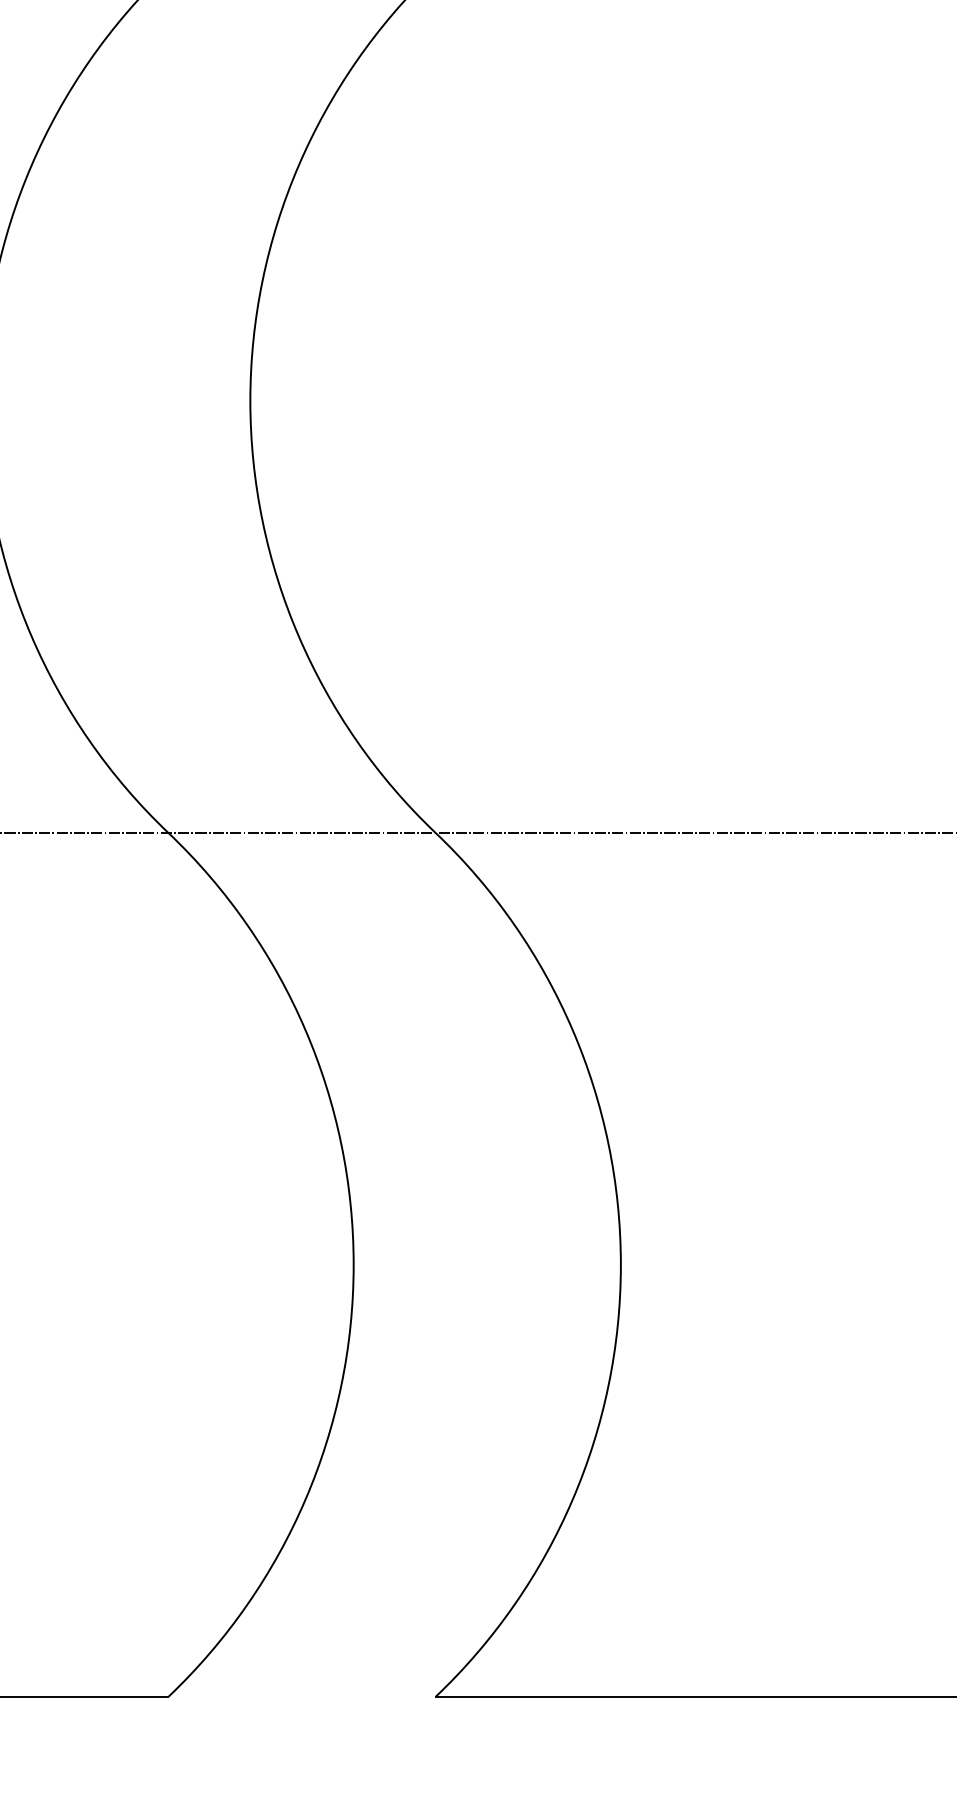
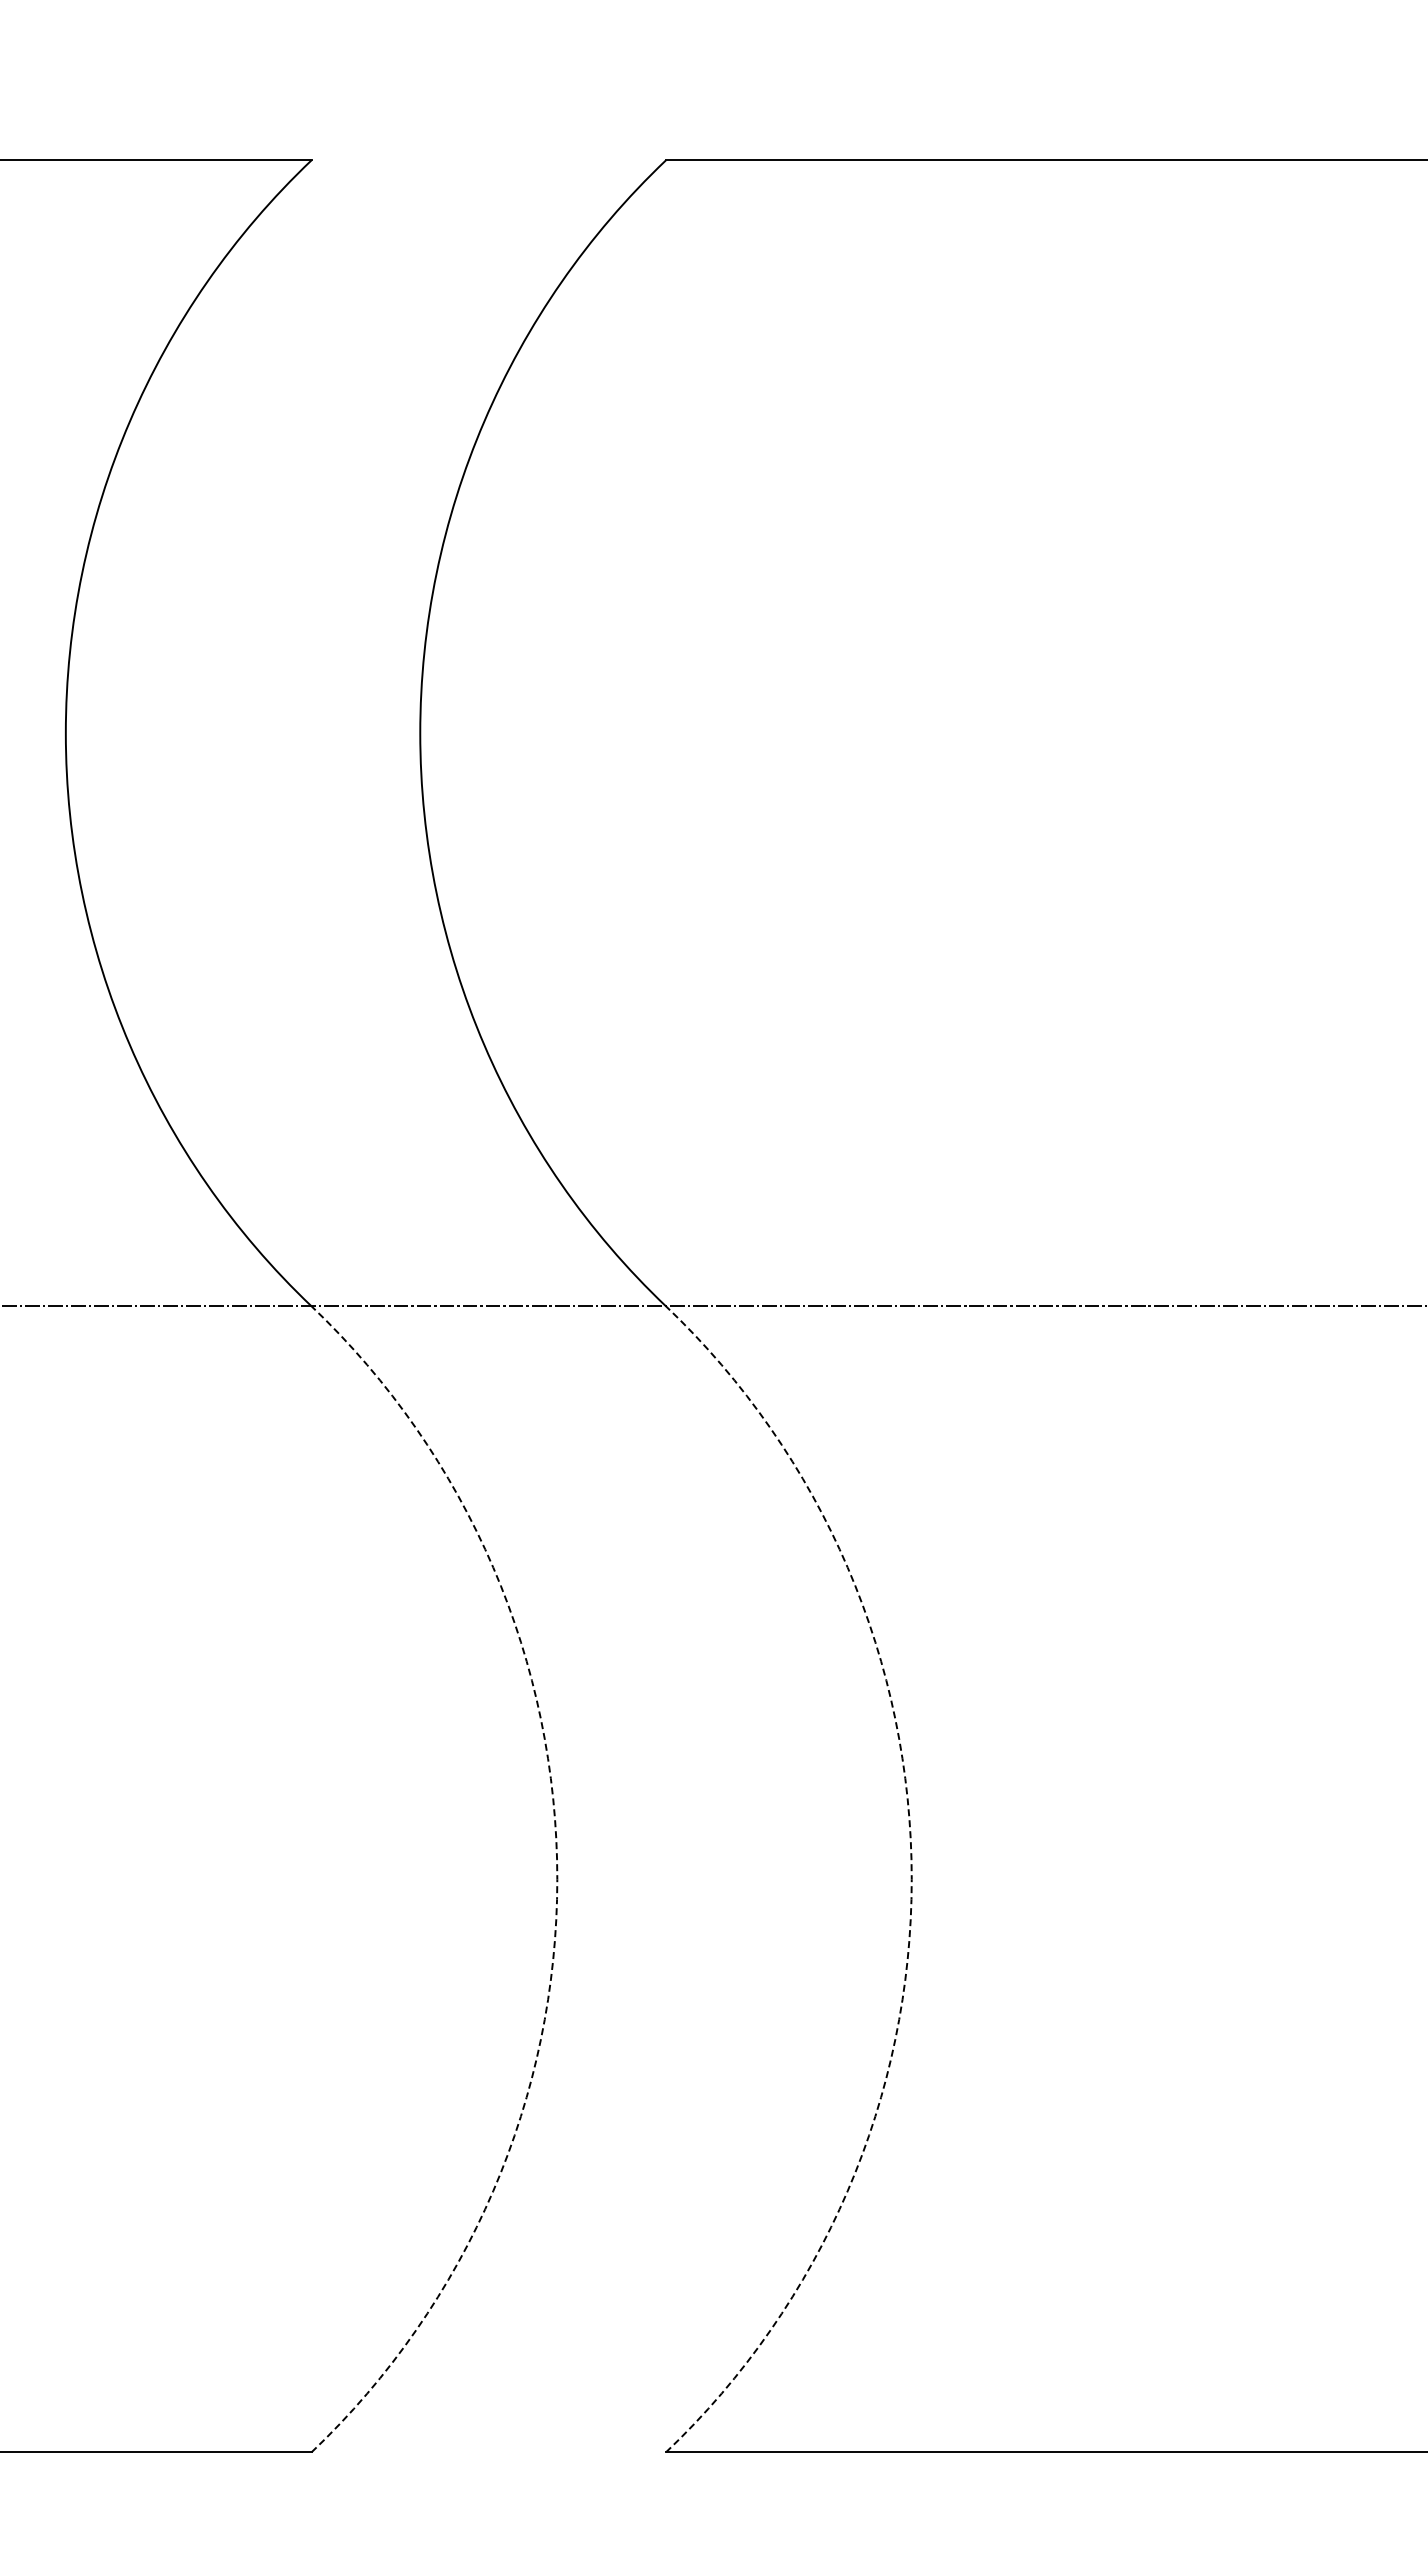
arc: (353, 1265) -> (557, 1879), solid -> dashed
arc: (620, 1265) -> (911, 1879), solid -> dashed

